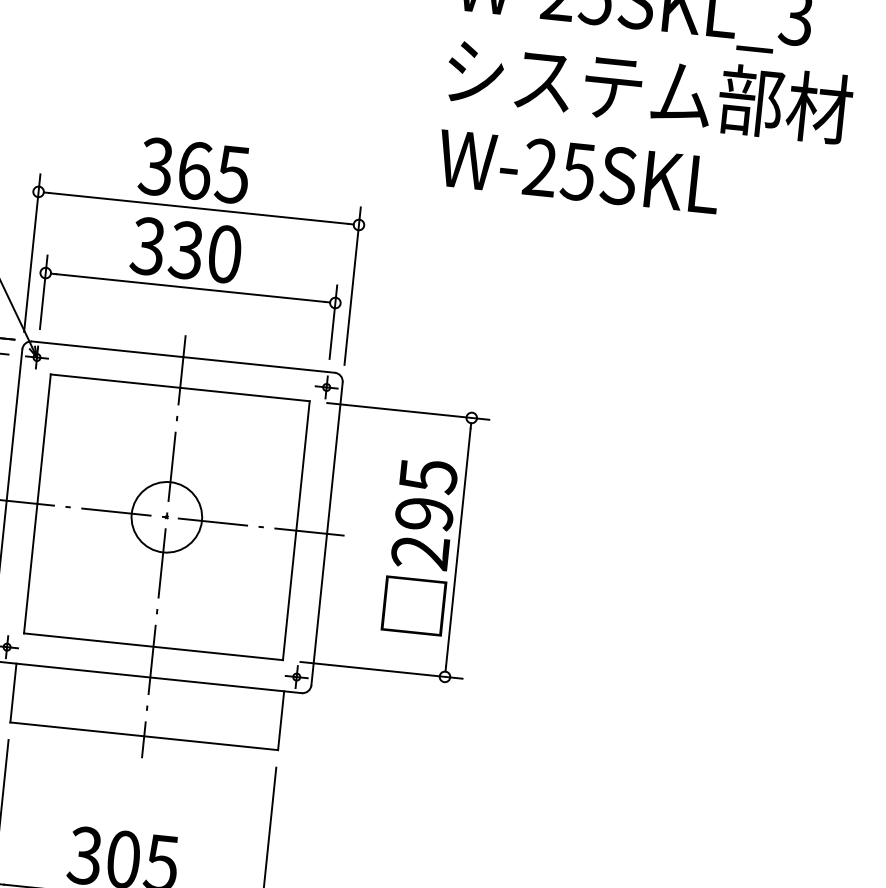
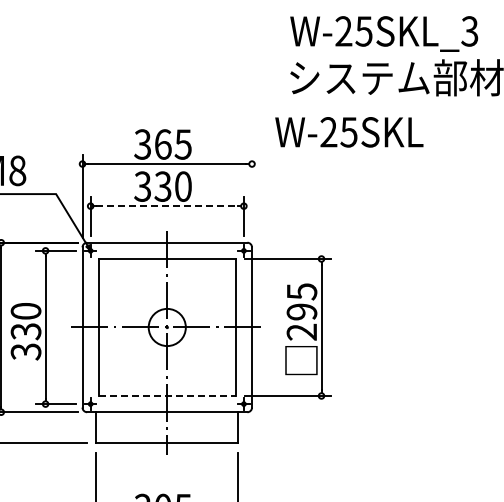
text: (579, 172) -> (349, 132), moved
line: (353, 286) -> (252, 196), removed
line: (190, 288) -> (167, 206), solid -> dashed
line: (153, 645) -> (167, 395), solid -> dashed

